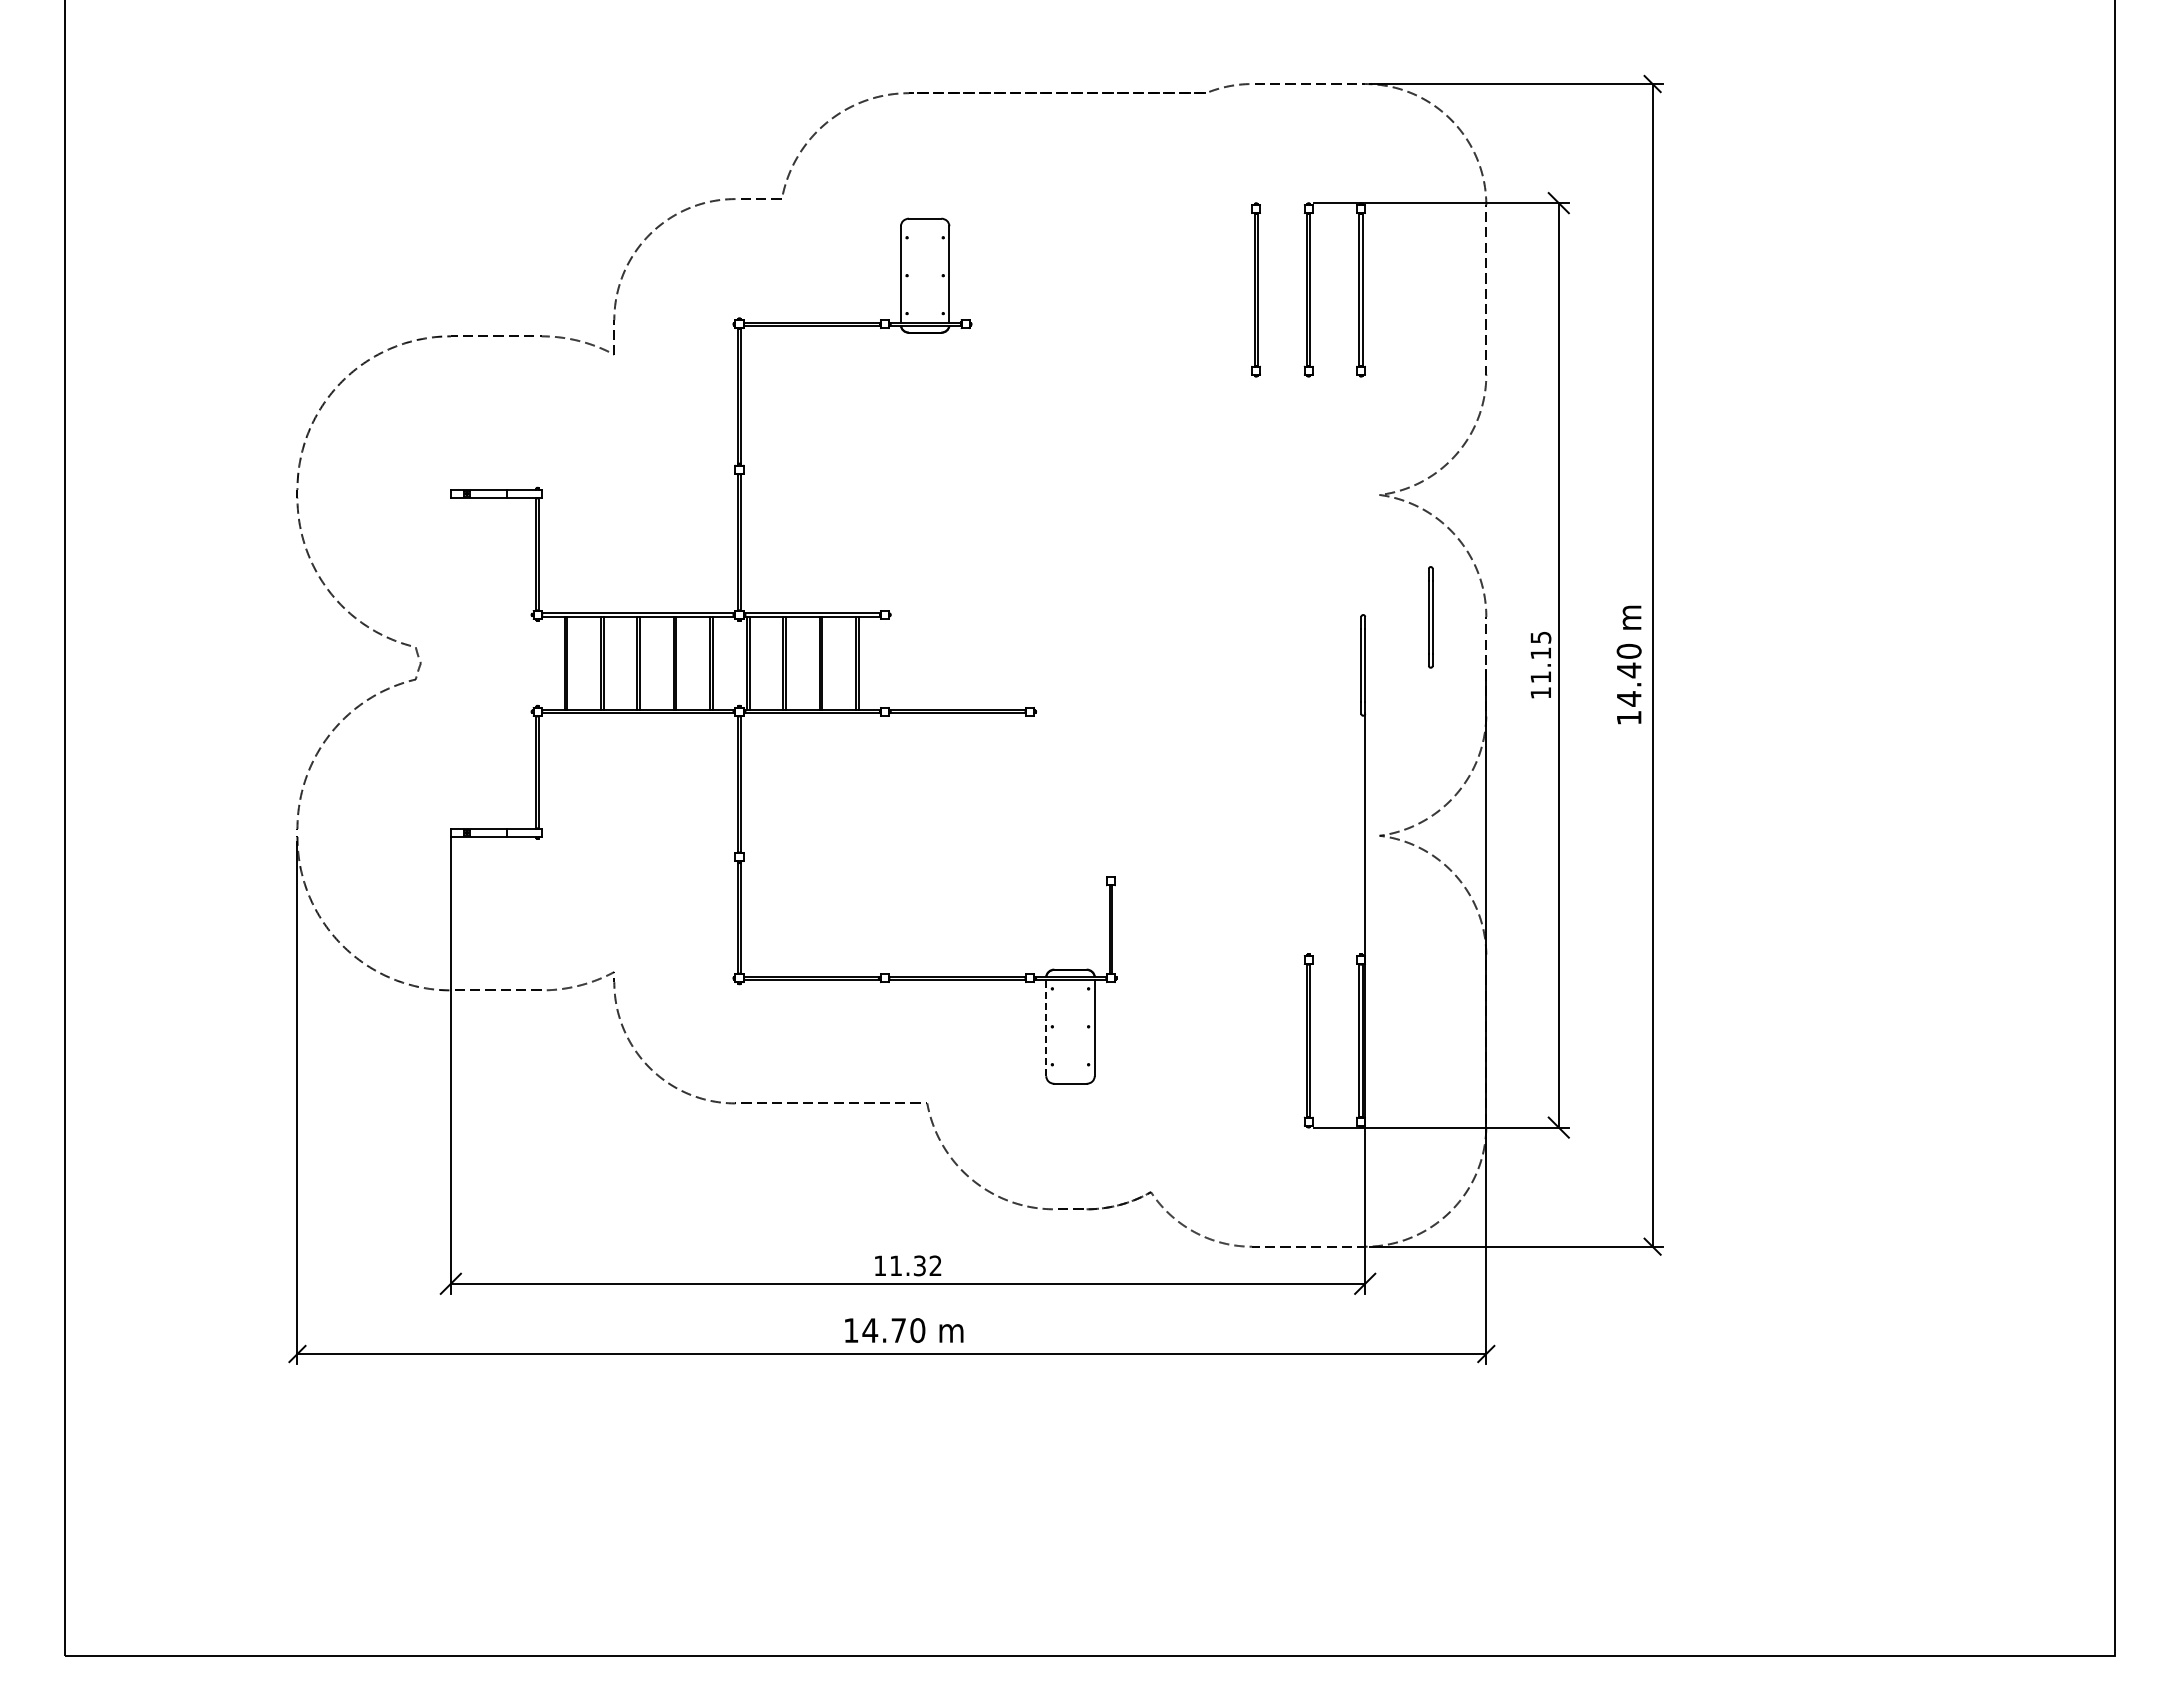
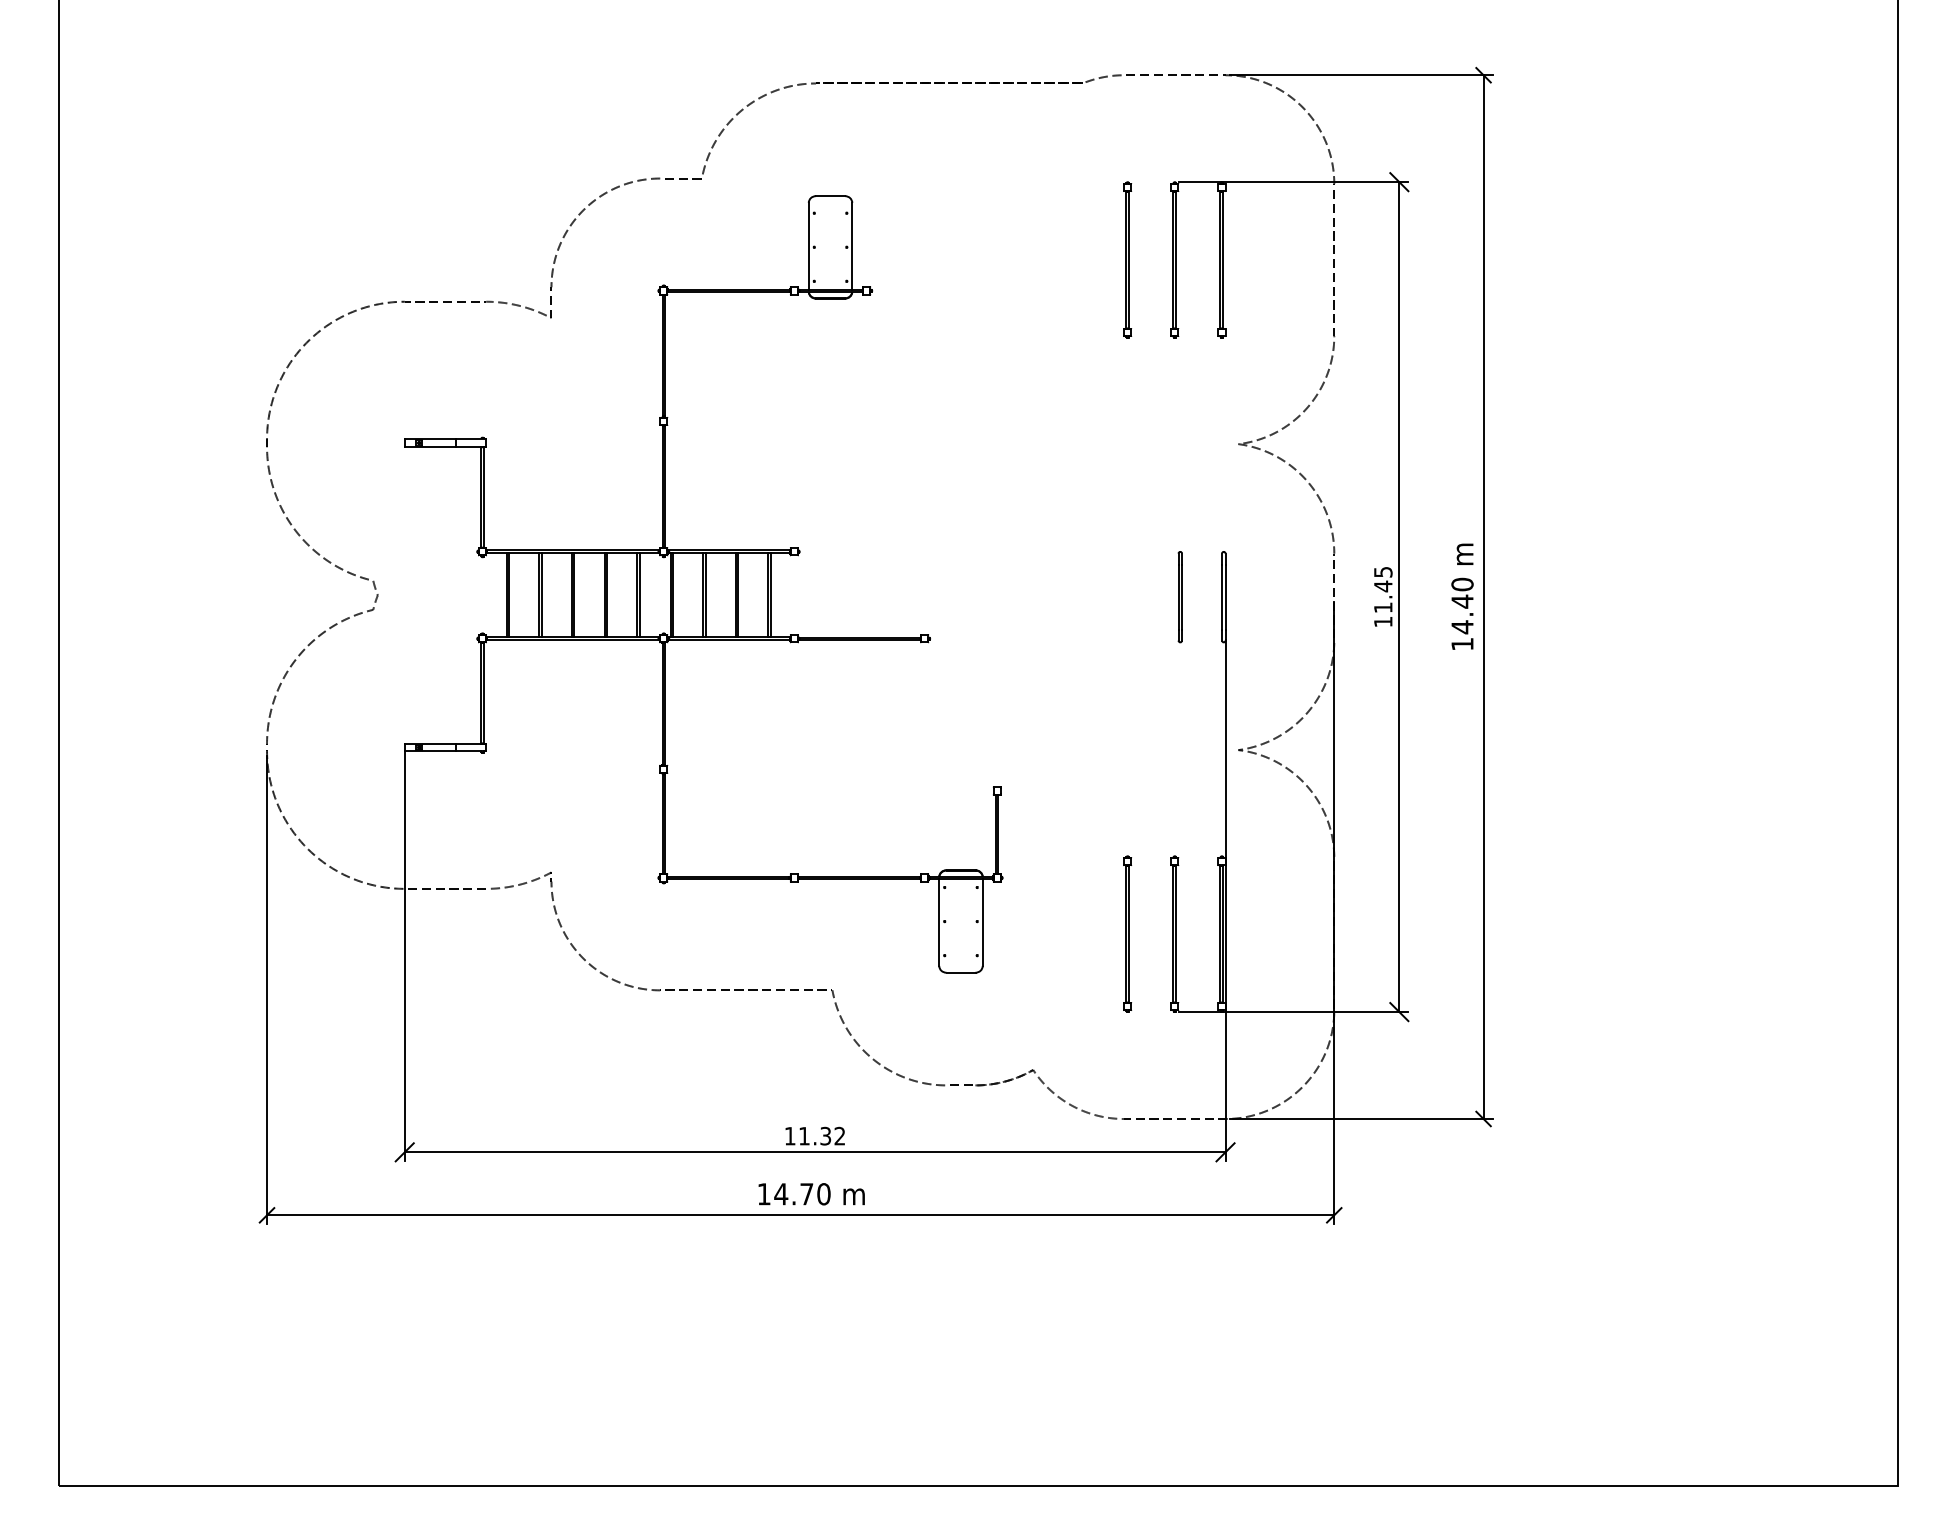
part: (1430, 617) -> (1180, 597), moved
text: (1540, 653) -> (1382, 586), 11.15 -> 11.45
line: (1046, 1027) -> (939, 922), dashed -> solid
part: (1255, 1040) -> (1127, 933), added

